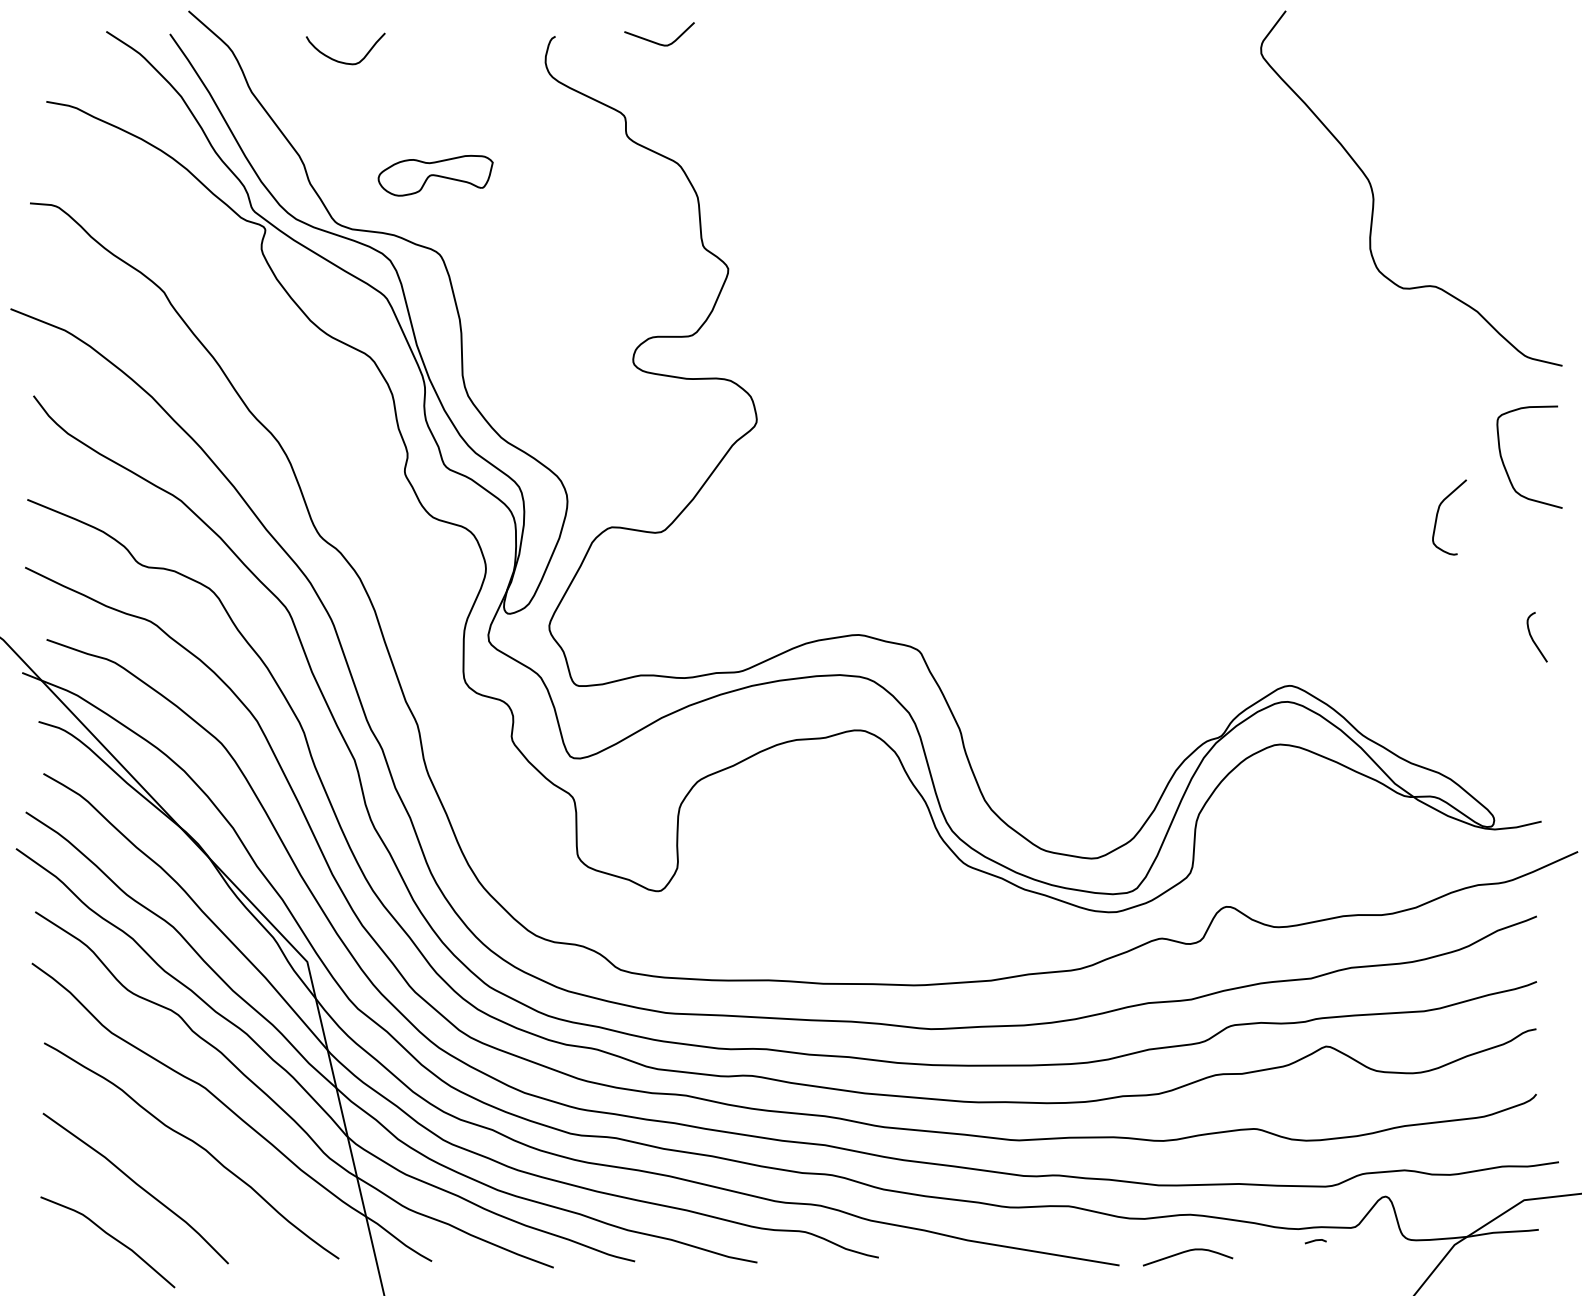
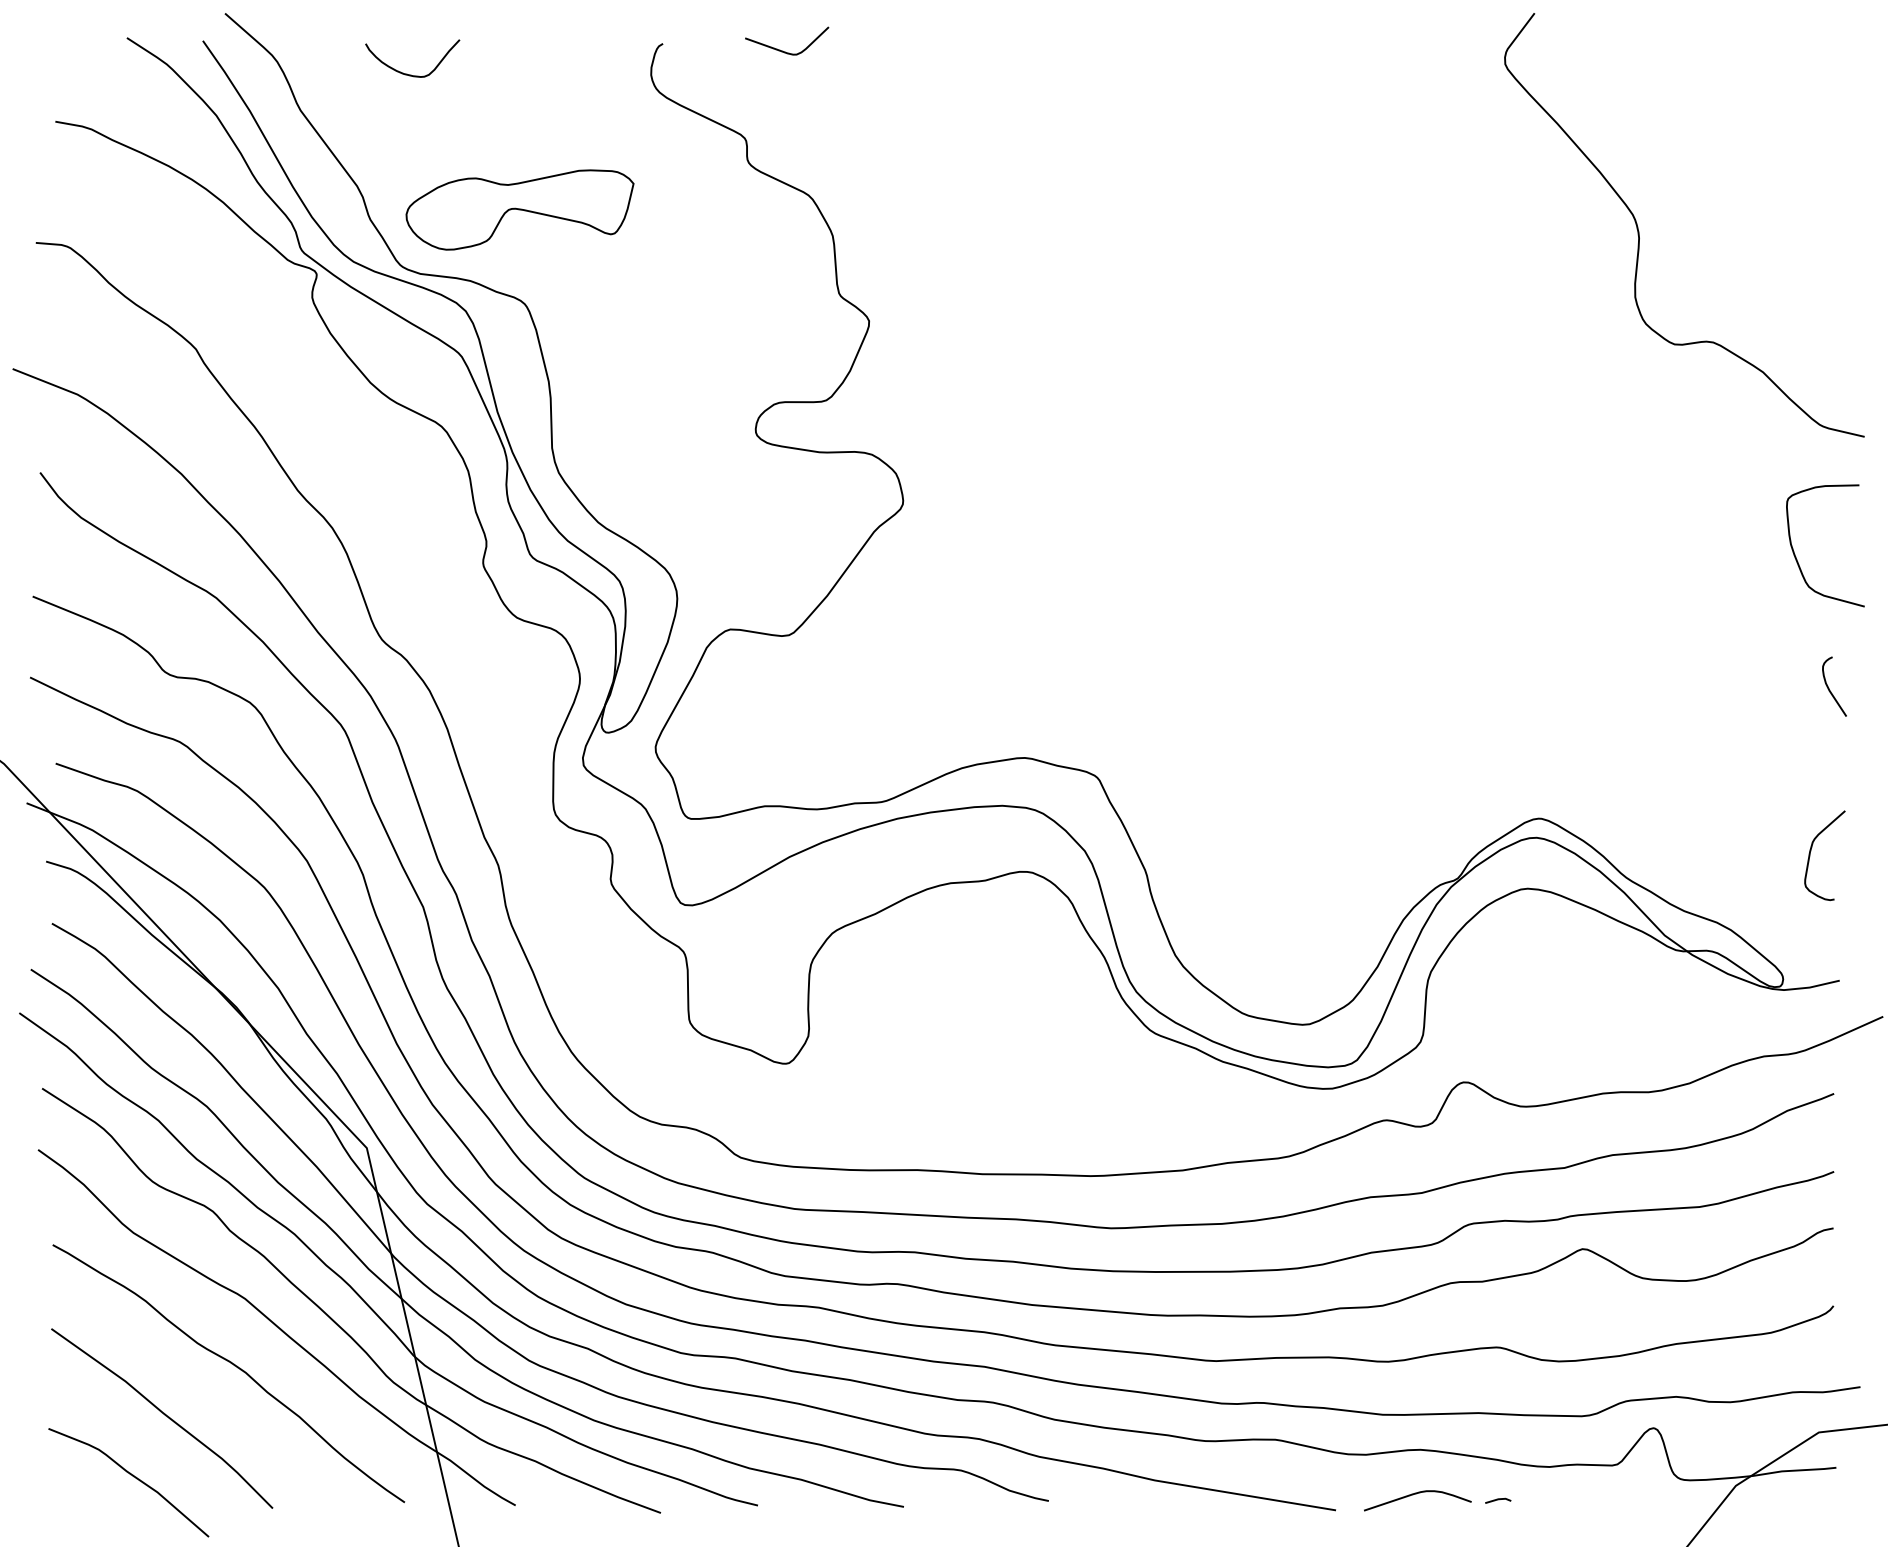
part: (435, 175) -> (519, 209), size x1.67
curve: (1438, 513) -> (1811, 851), moved
curve: (1533, 638) -> (1829, 688), moved
line: (1316, 1241) -> (1498, 1500), moved

